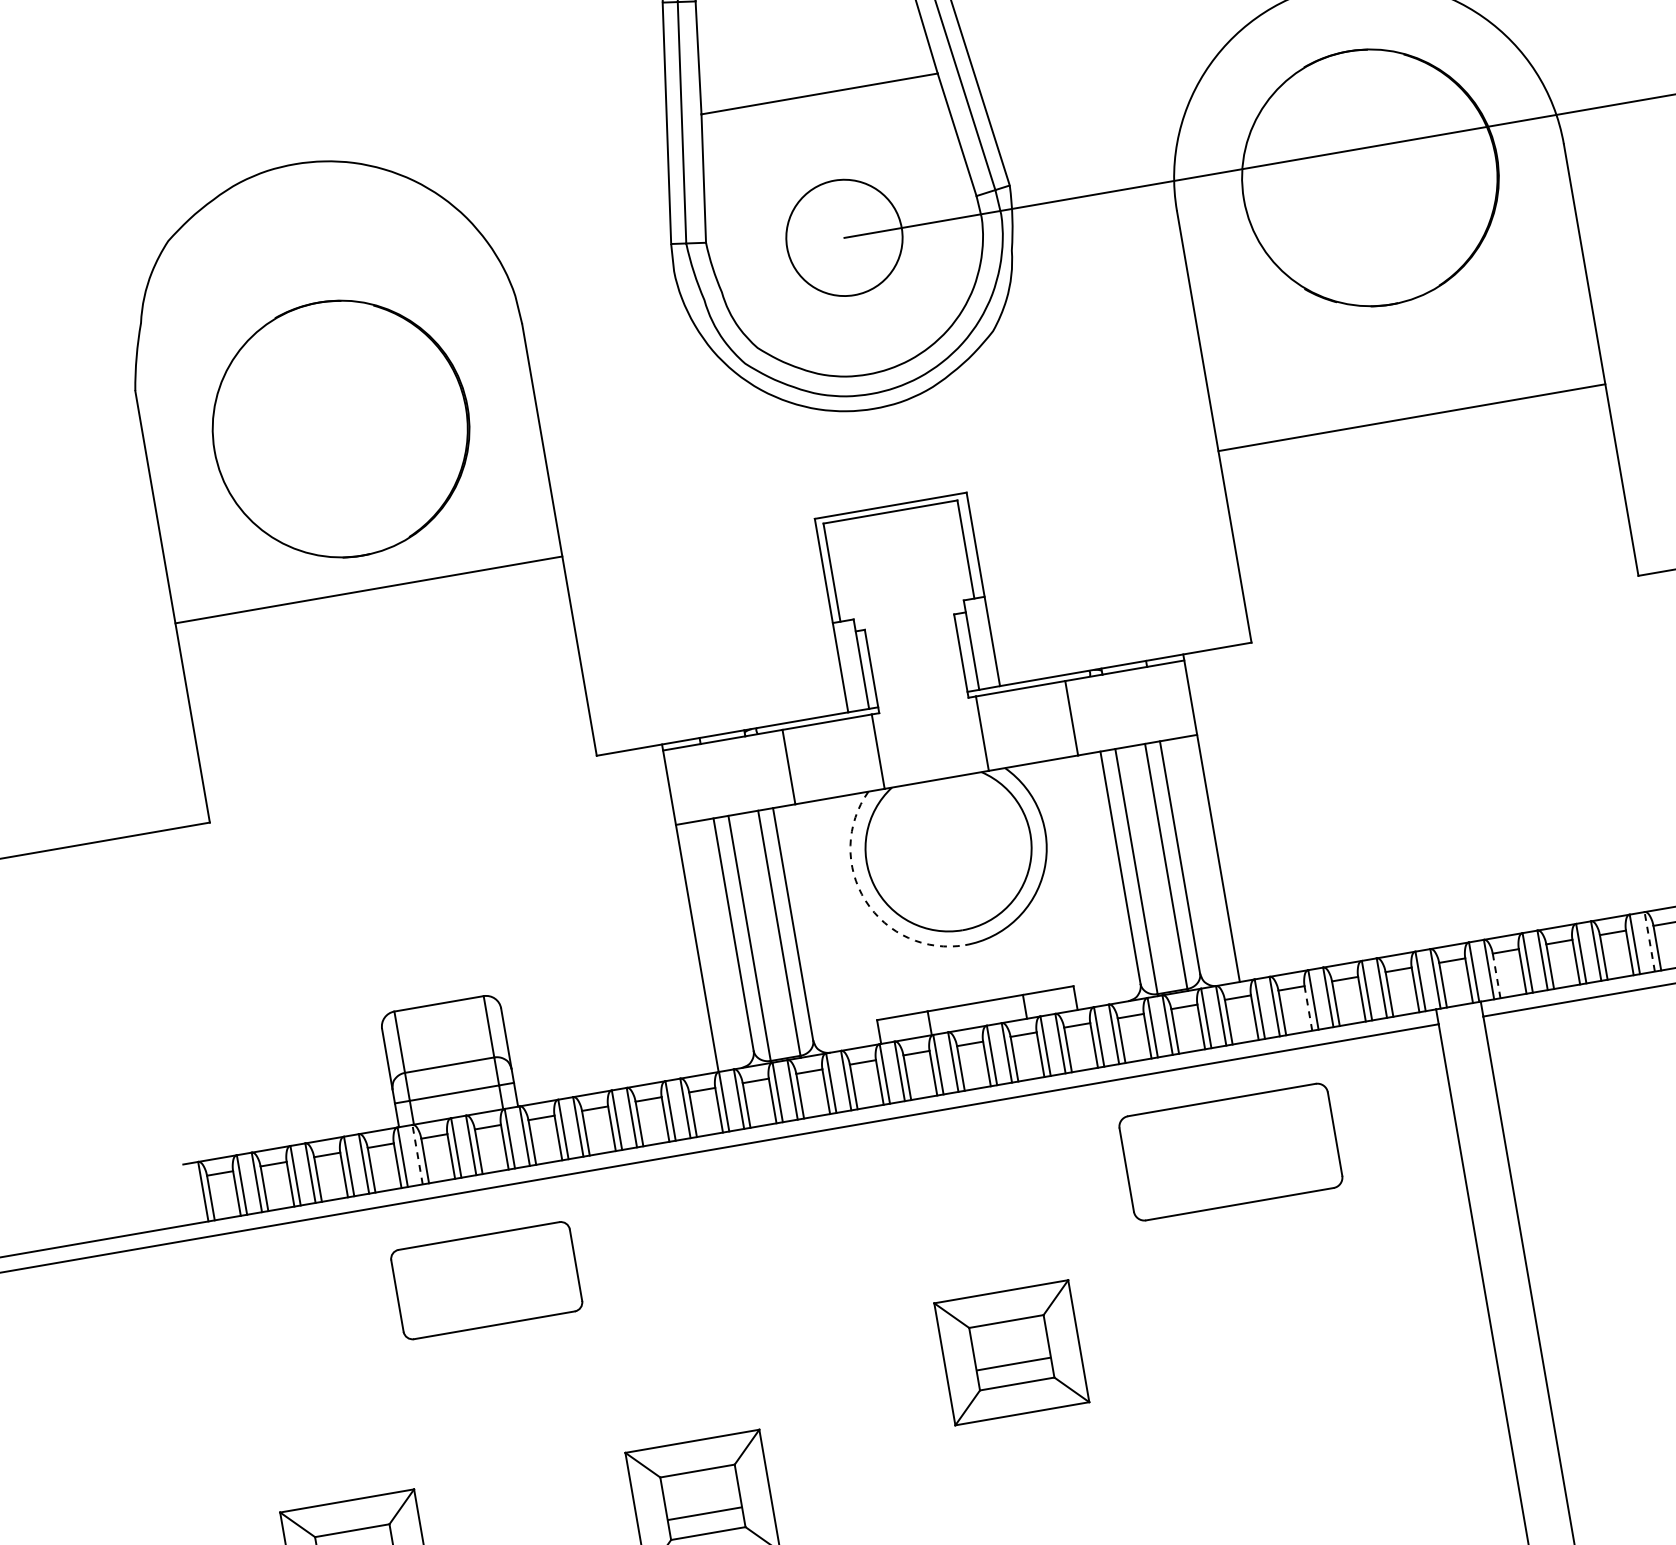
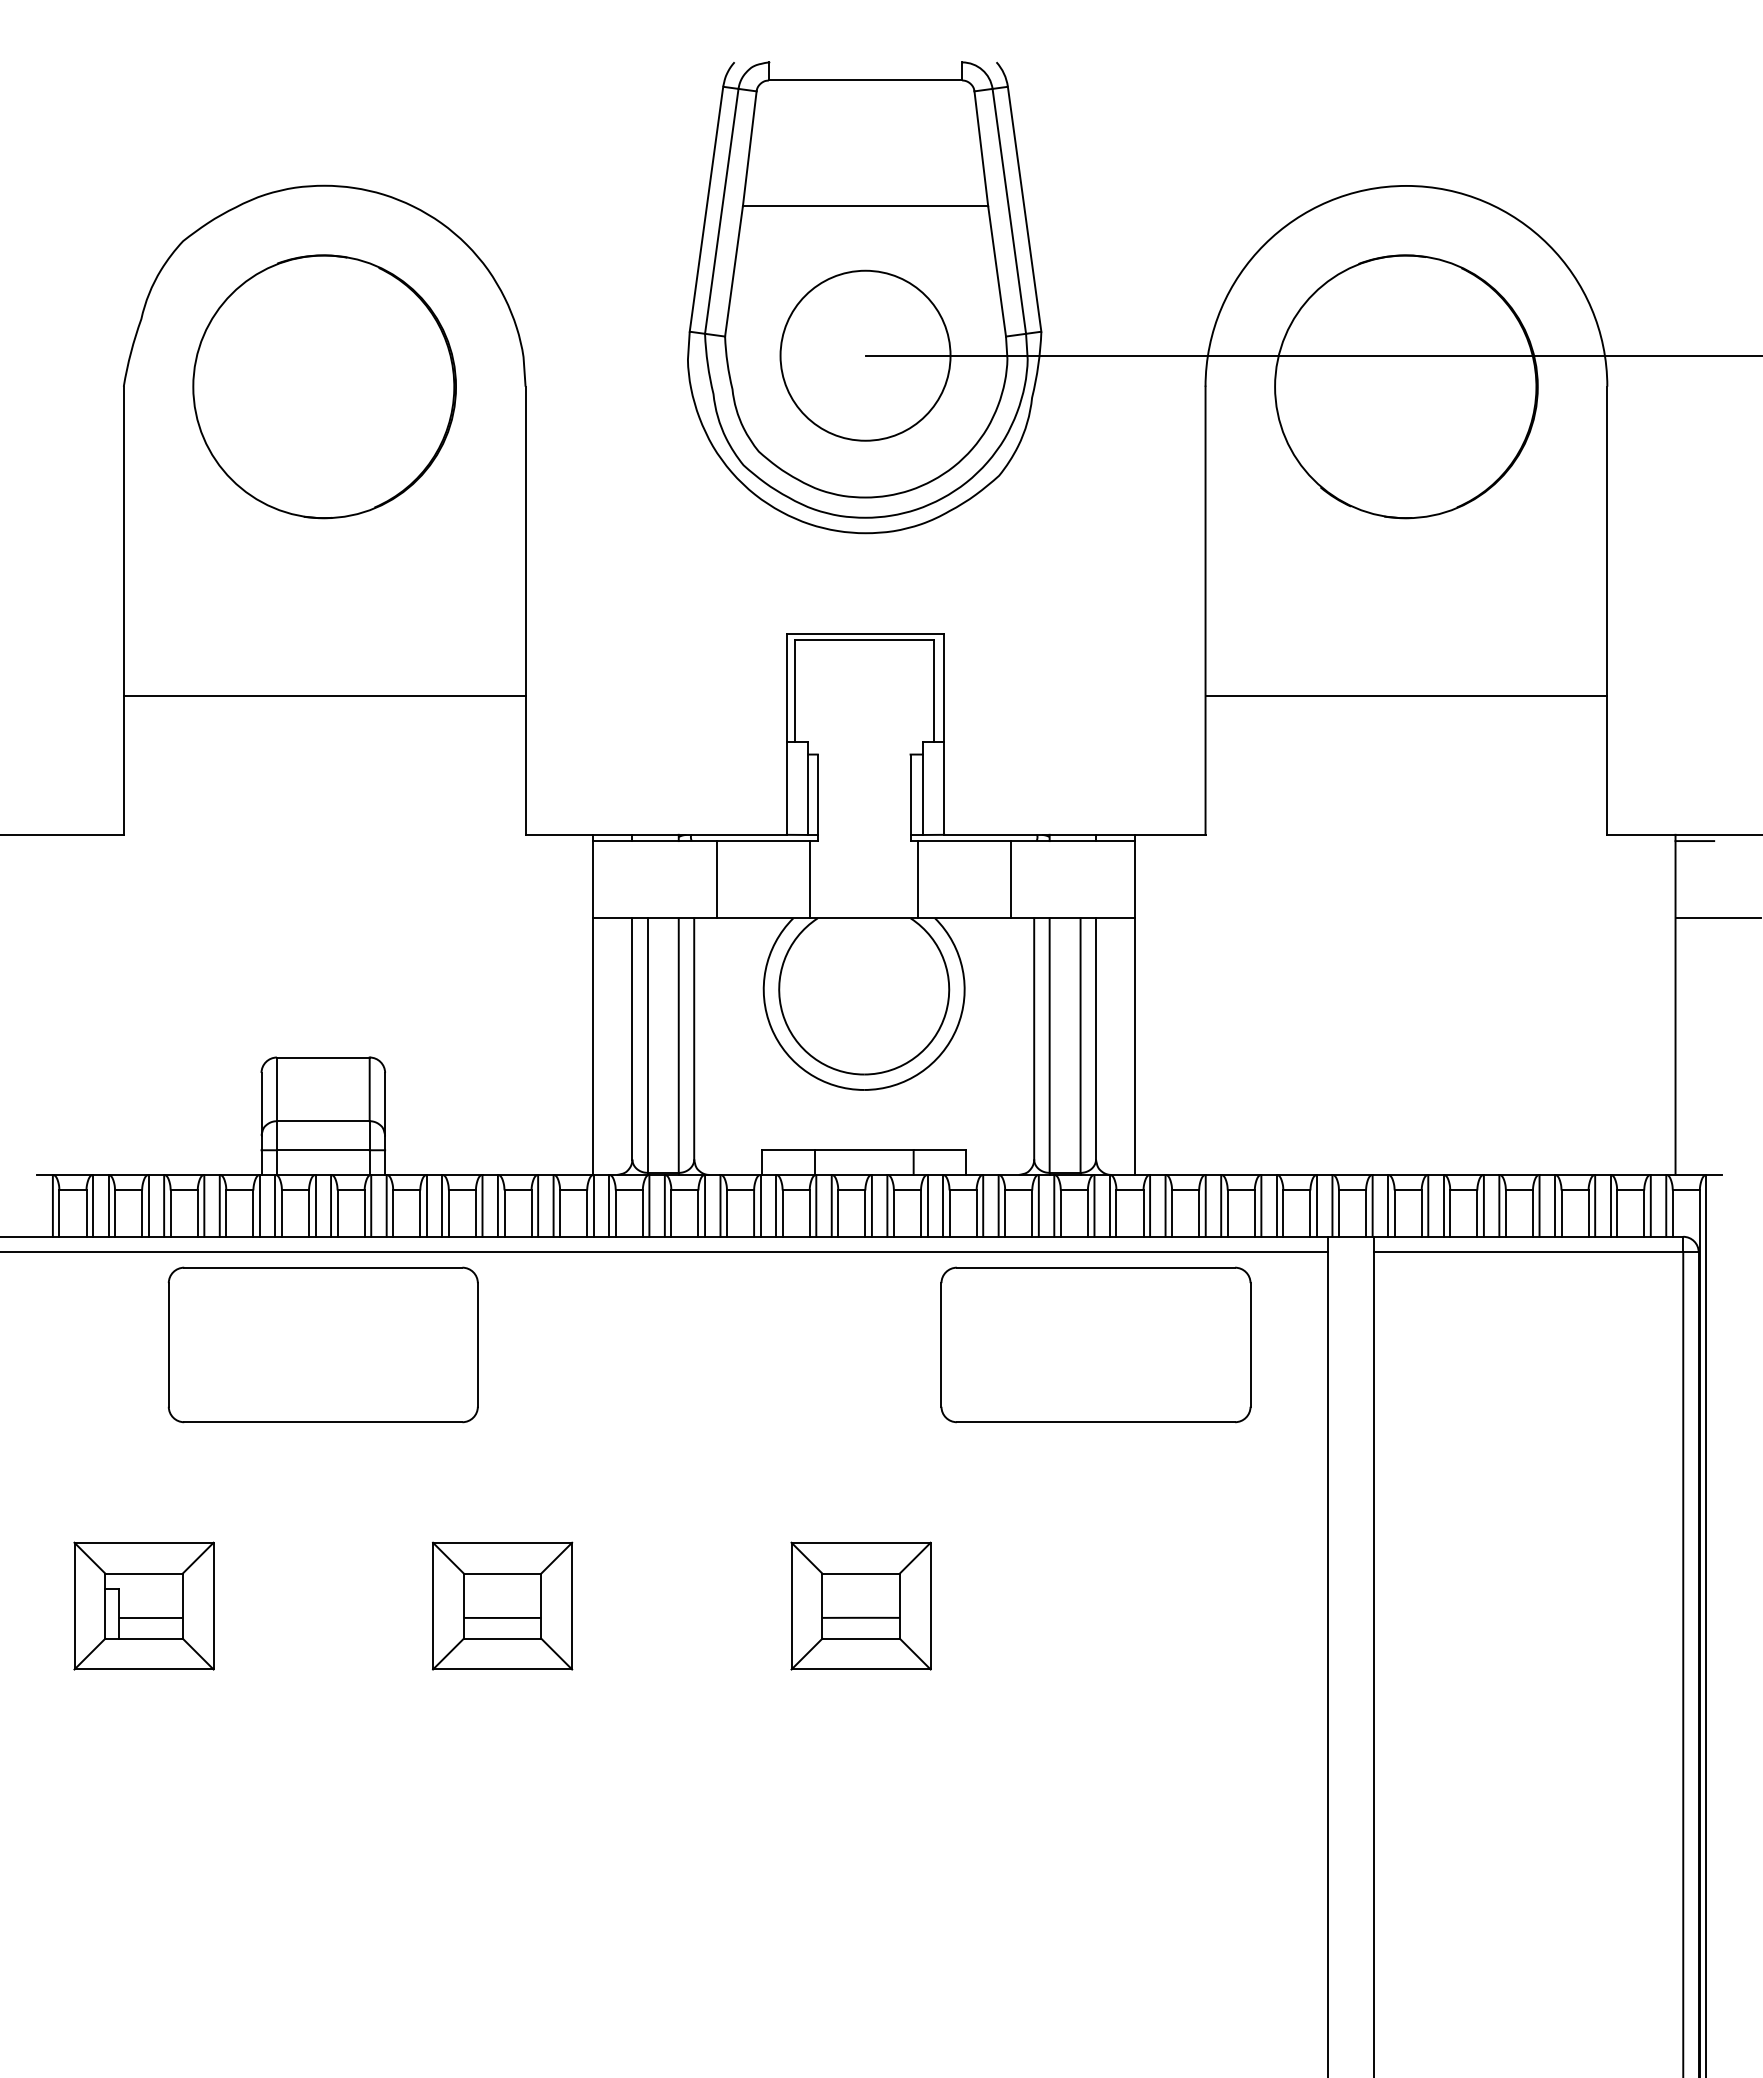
circle: (844, 237) -> (865, 355), size x1.43
line: (1411, 417) -> (1406, 695), moved
part: (340, 428) -> (324, 386), moved
line: (368, 589) -> (324, 695), moved
arc: (865, 900) -> (771, 1027), dashed -> solid
line: (1649, 941) -> (1554, 1205), dashed -> solid
line: (1496, 976) -> (1394, 1214), dashed -> solid
line: (1308, 1008) -> (1199, 1213), dashed -> solid
part: (1230, 1151) -> (1095, 1344), size x1.43
line: (417, 1154) -> (275, 1205), dashed -> solid
part: (486, 1280) -> (322, 1344), size x1.67
part: (1011, 1352) -> (860, 1605), moved

